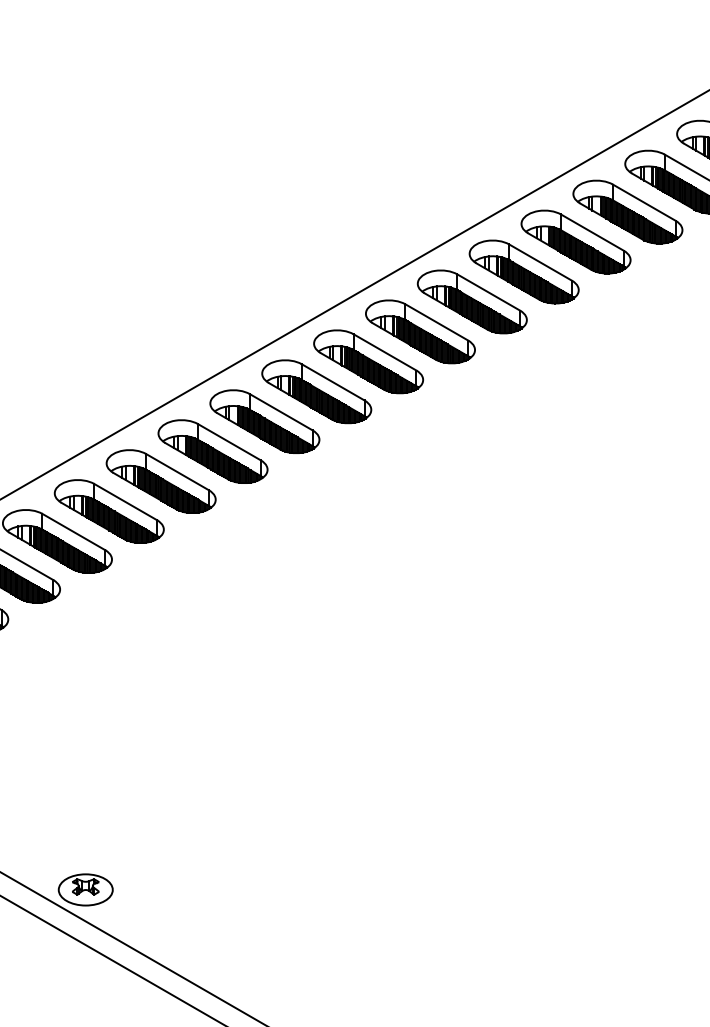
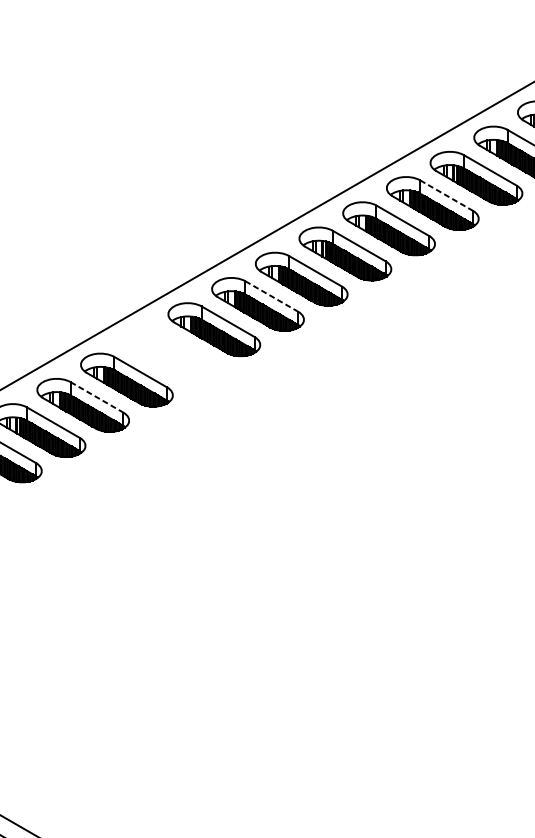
line: (644, 202) -> (446, 195), solid -> dashed
line: (437, 322) -> (272, 296), solid -> dashed
part: (316, 391) -> (170, 354), removed
line: (229, 442) -> (97, 397), solid -> dashed

